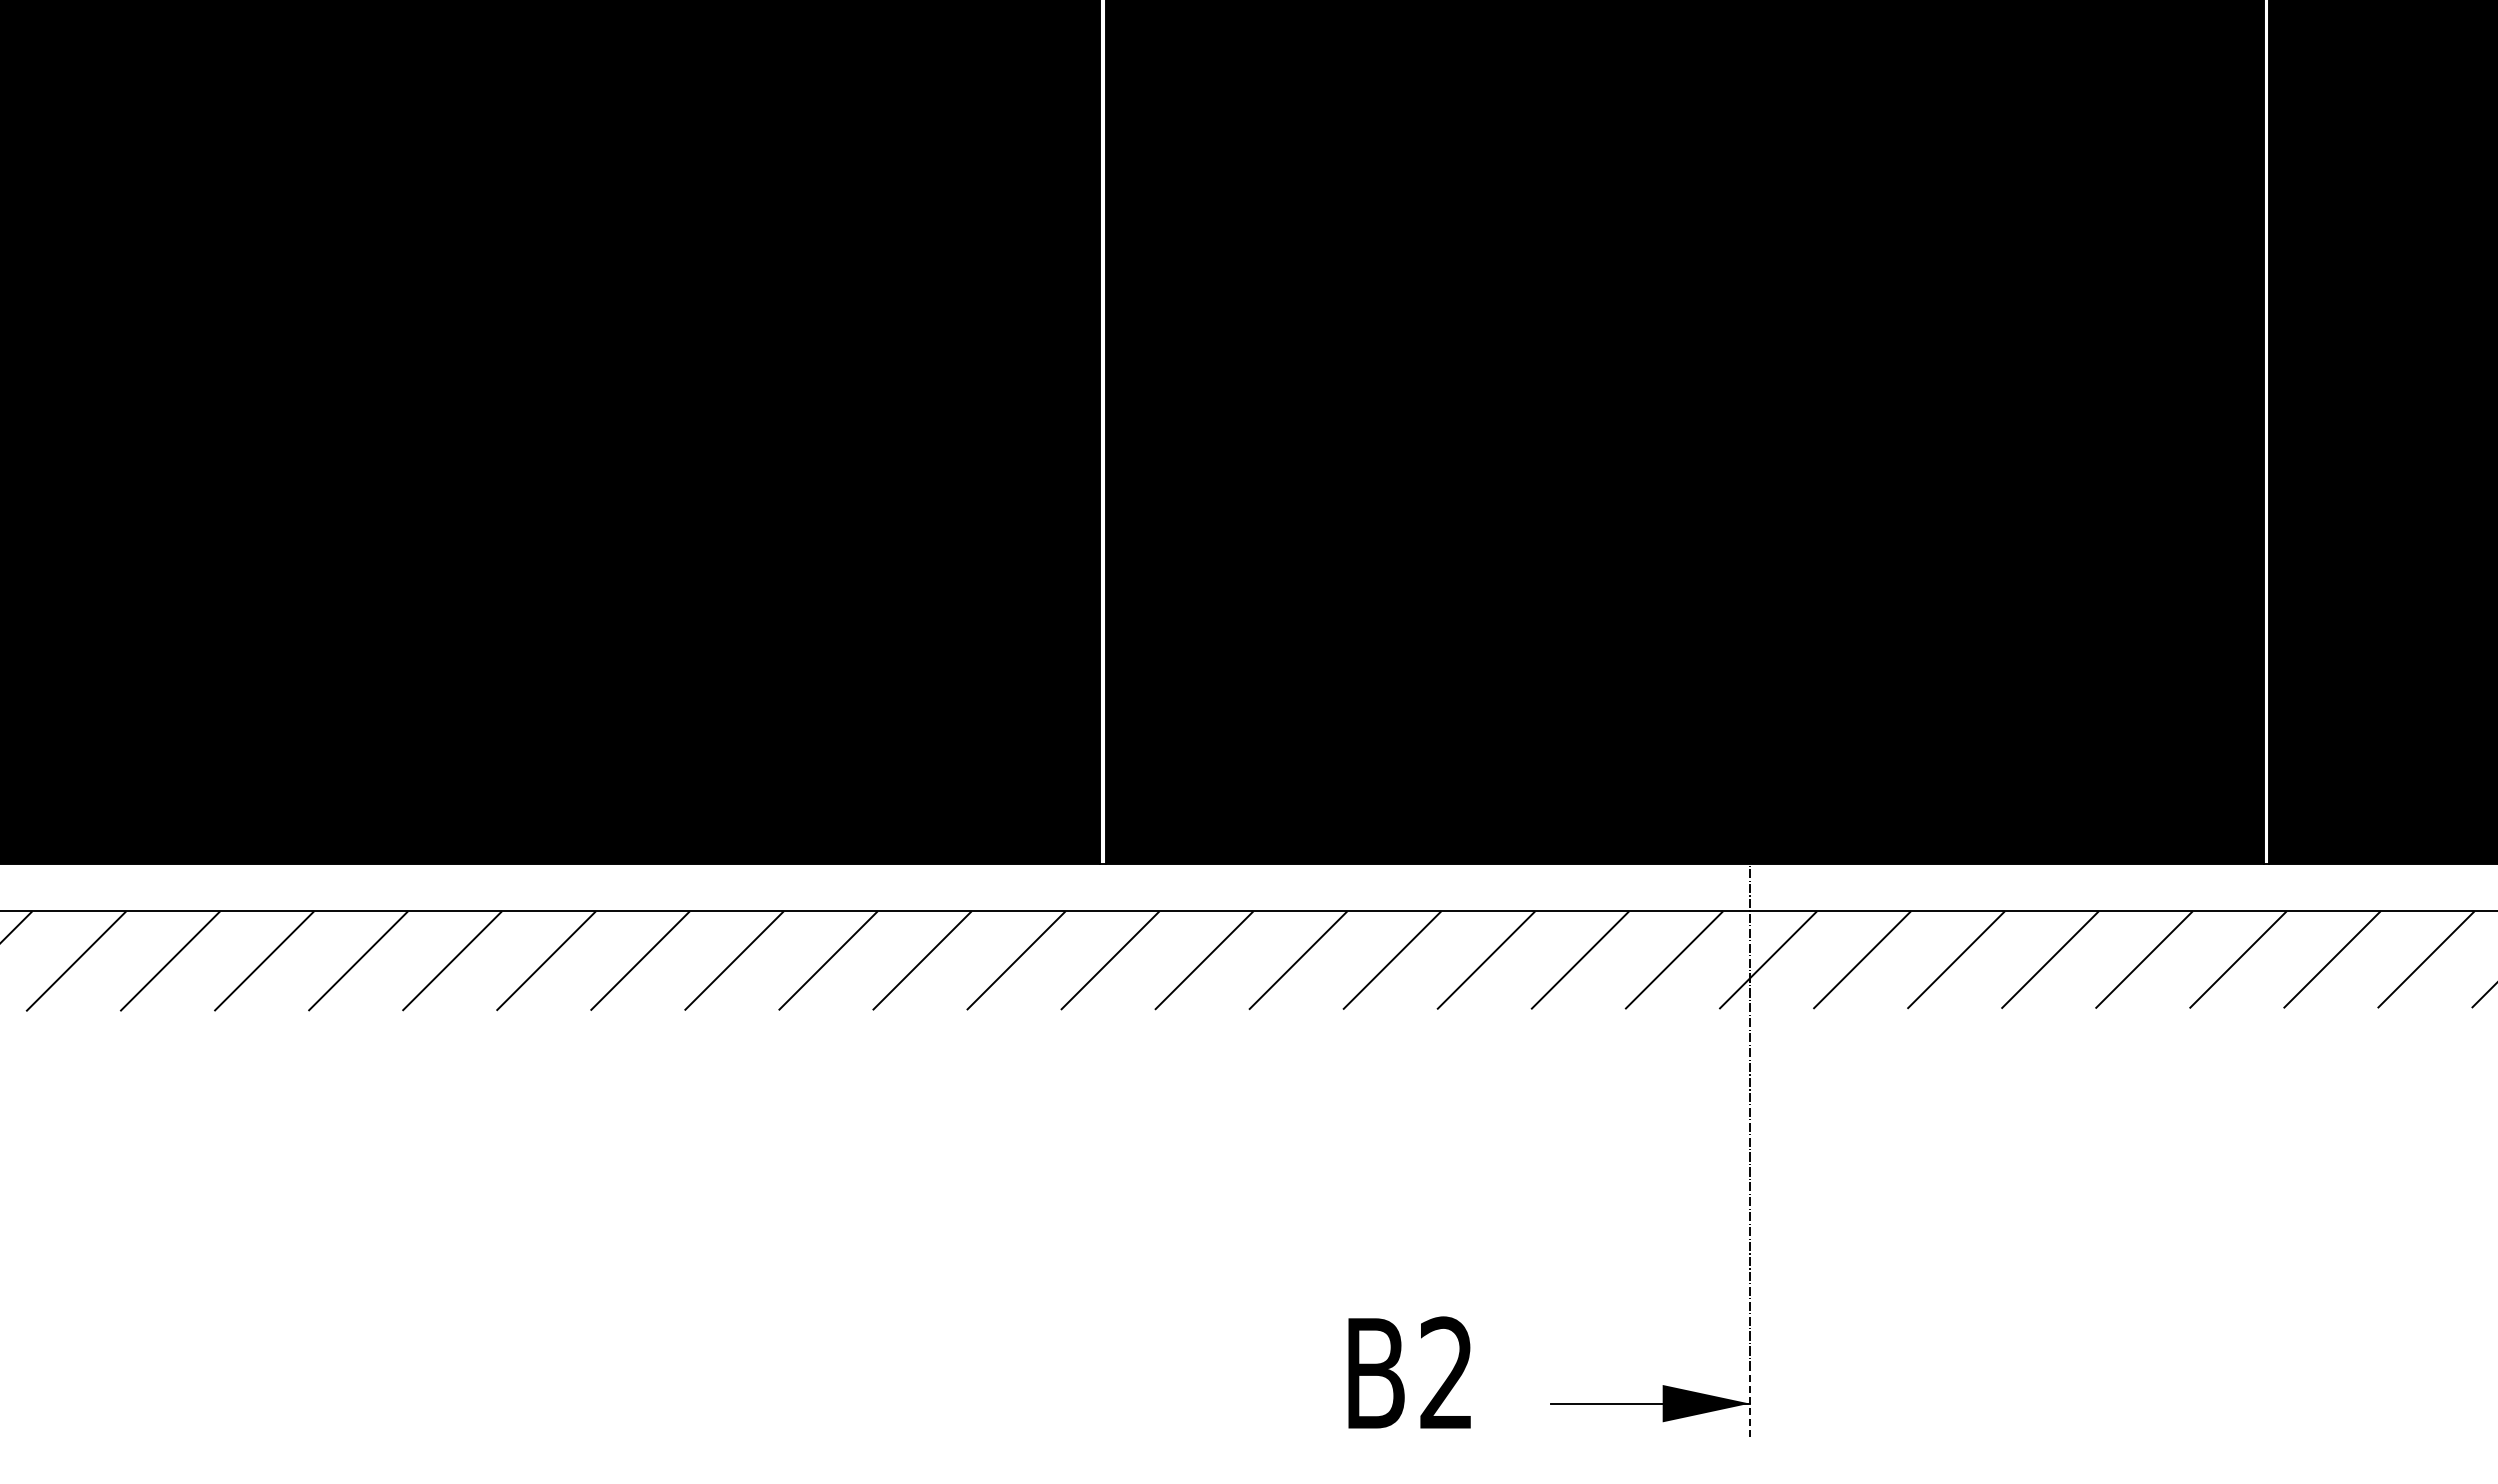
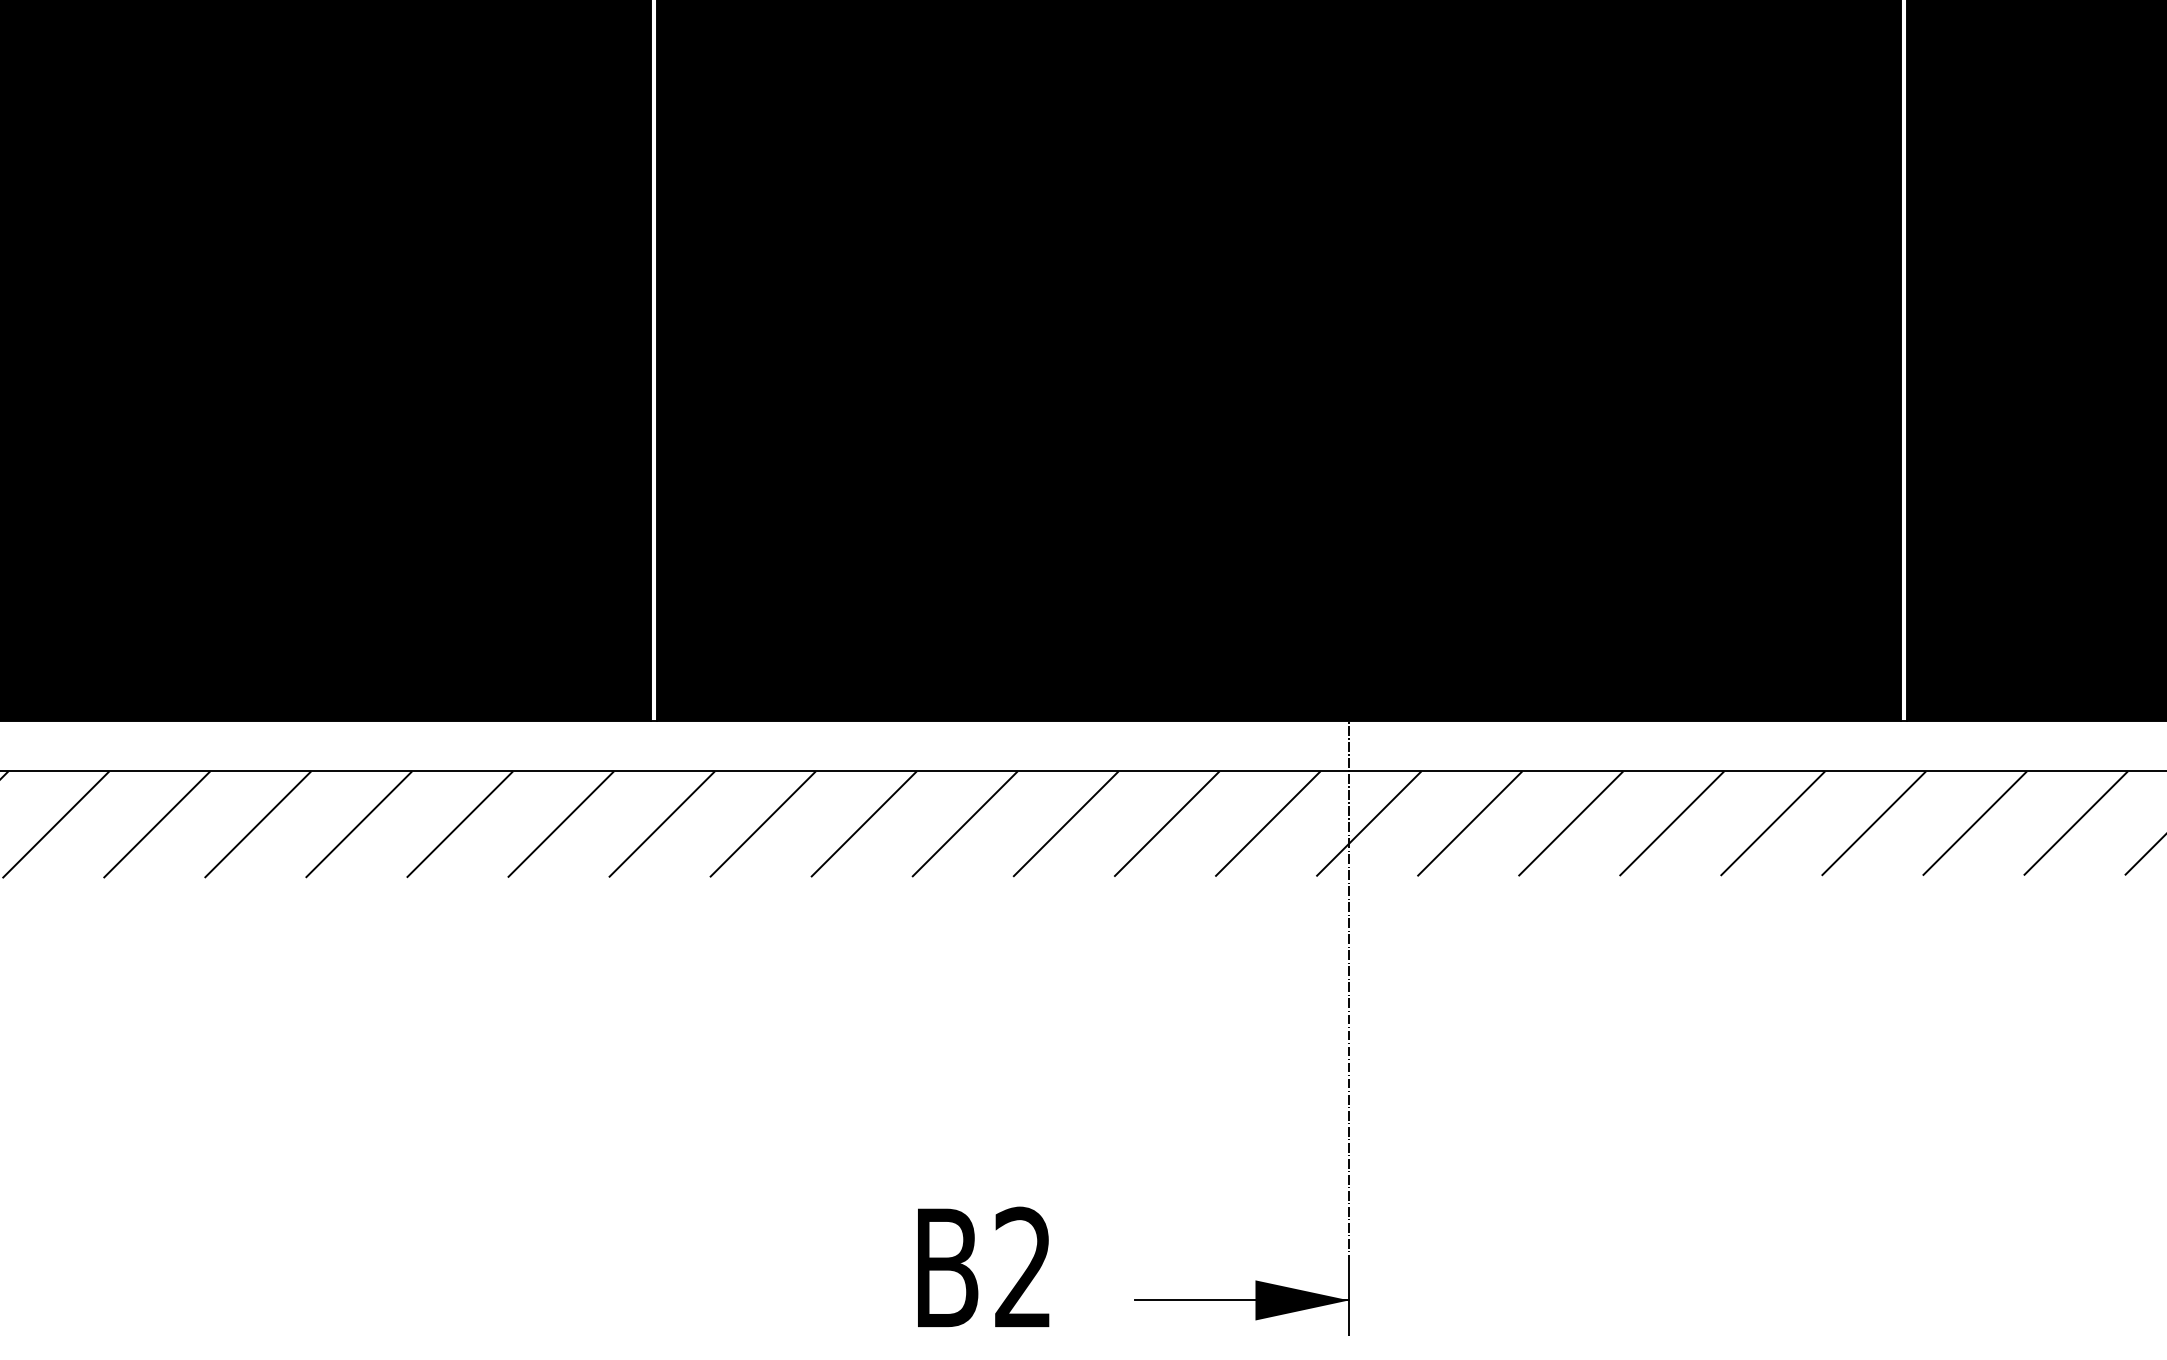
line: (1749, 1403) -> (1348, 1300), dashed -> solid

